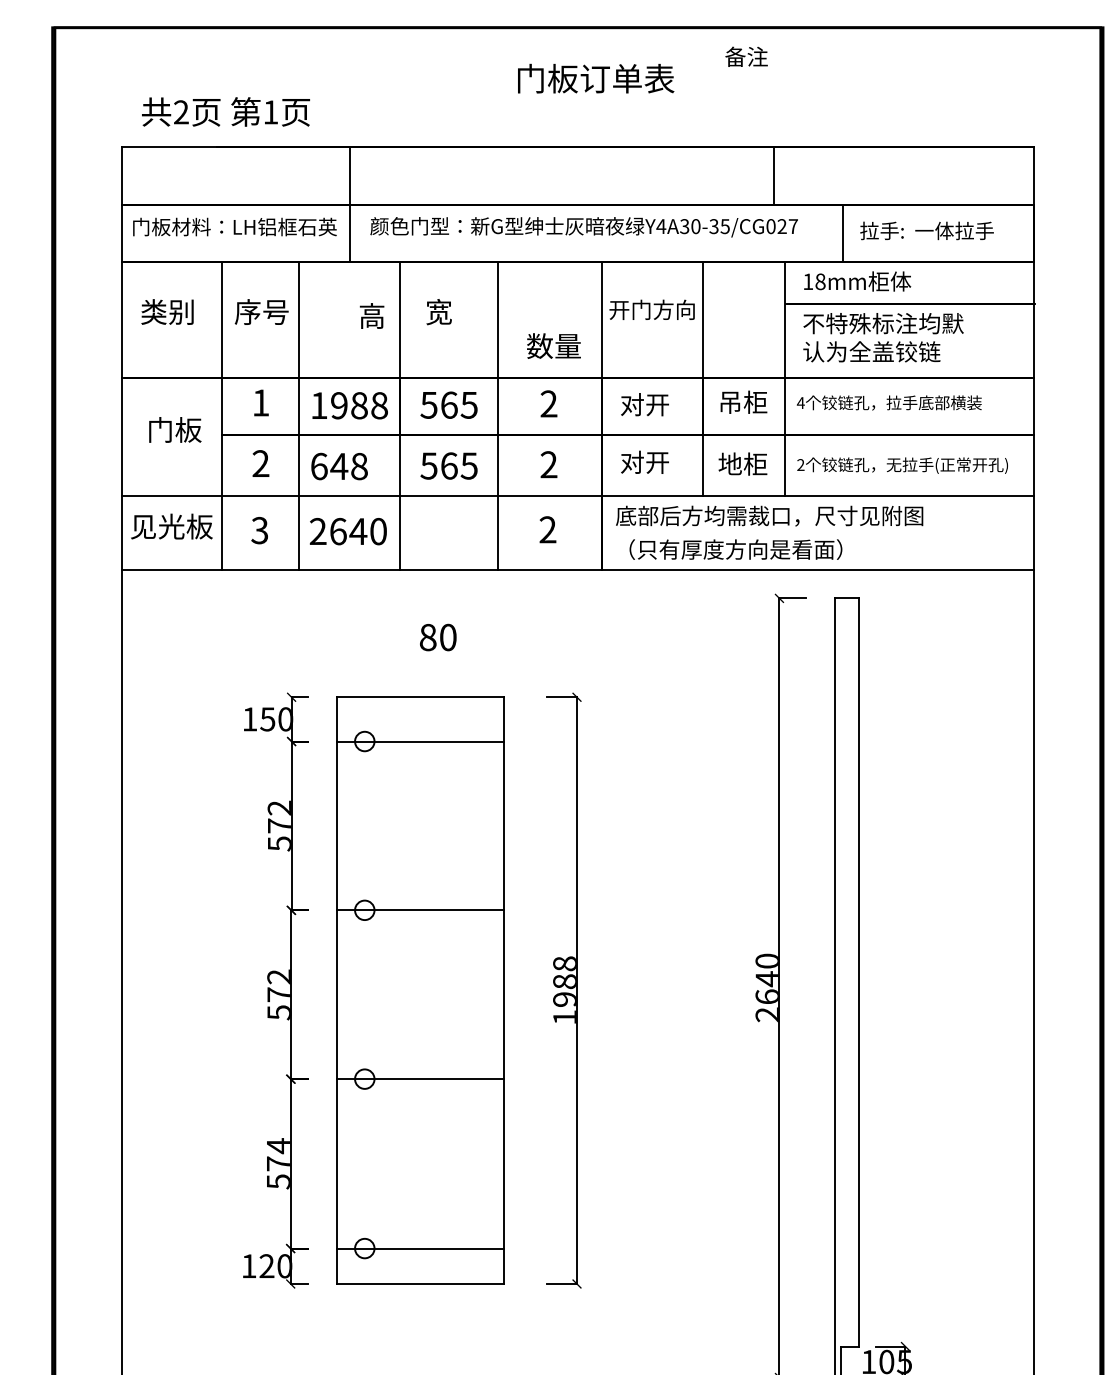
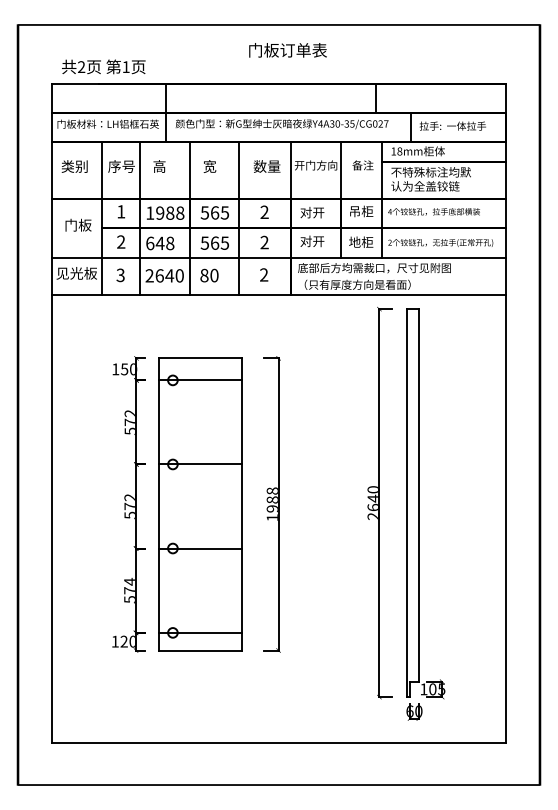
text: (745, 56) -> (362, 165), moved
text: (371, 315) -> (159, 166), moved
text: (552, 346) -> (266, 166), moved
text: (438, 637) -> (209, 275), moved

